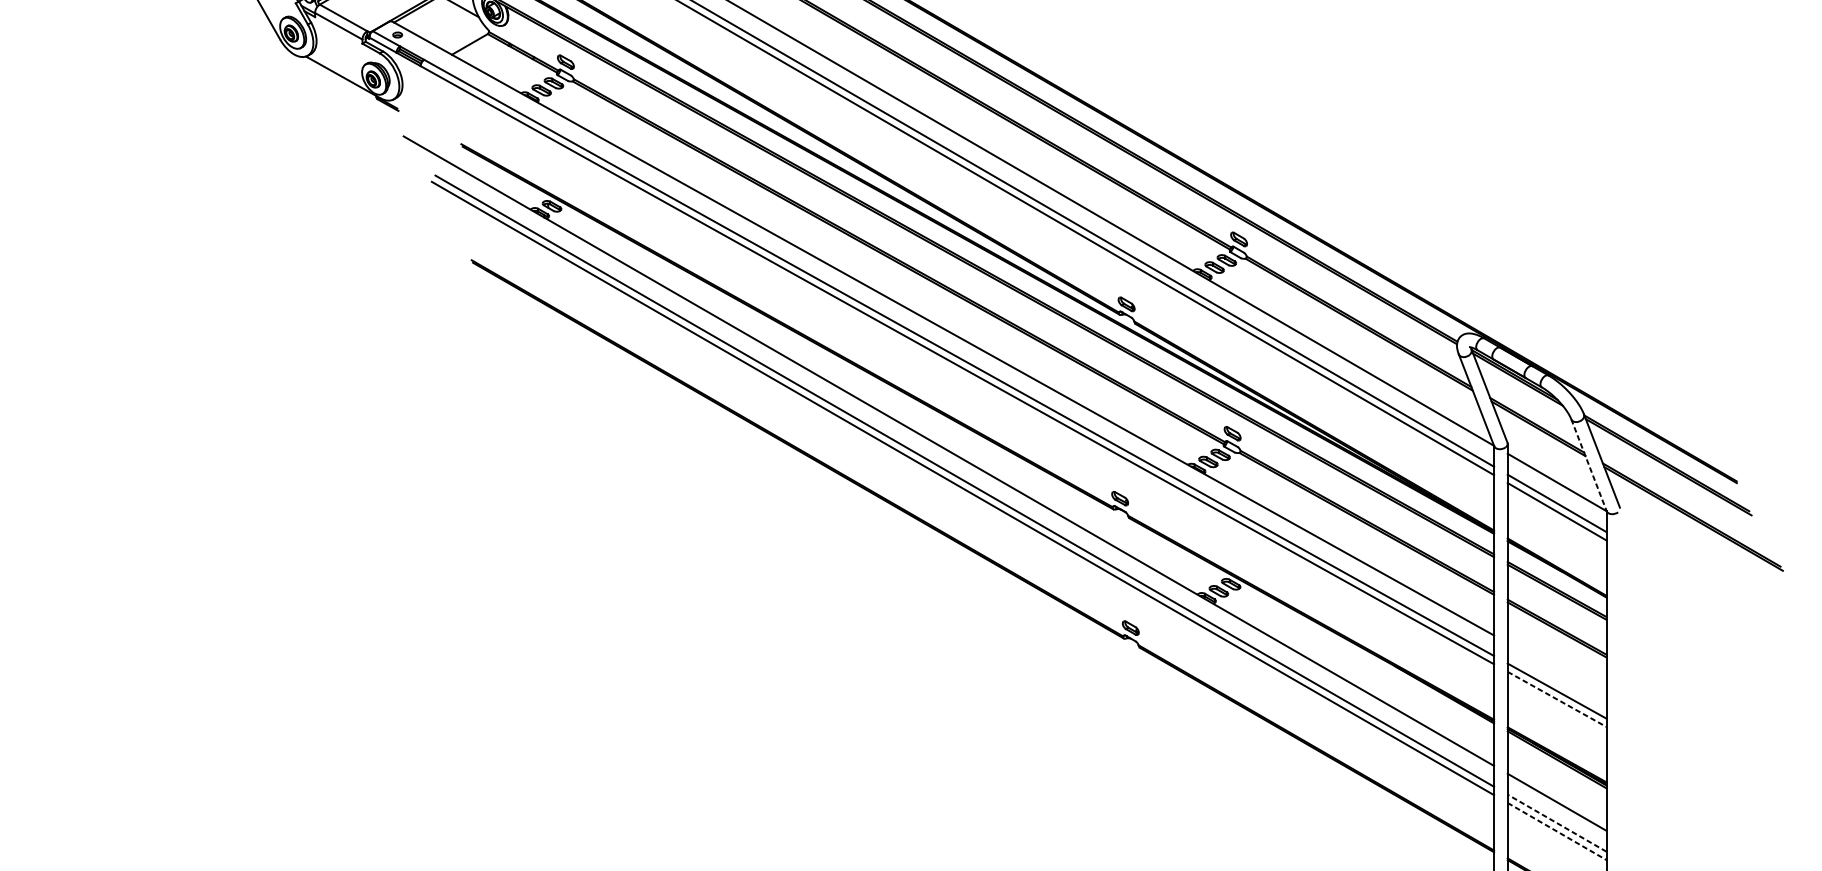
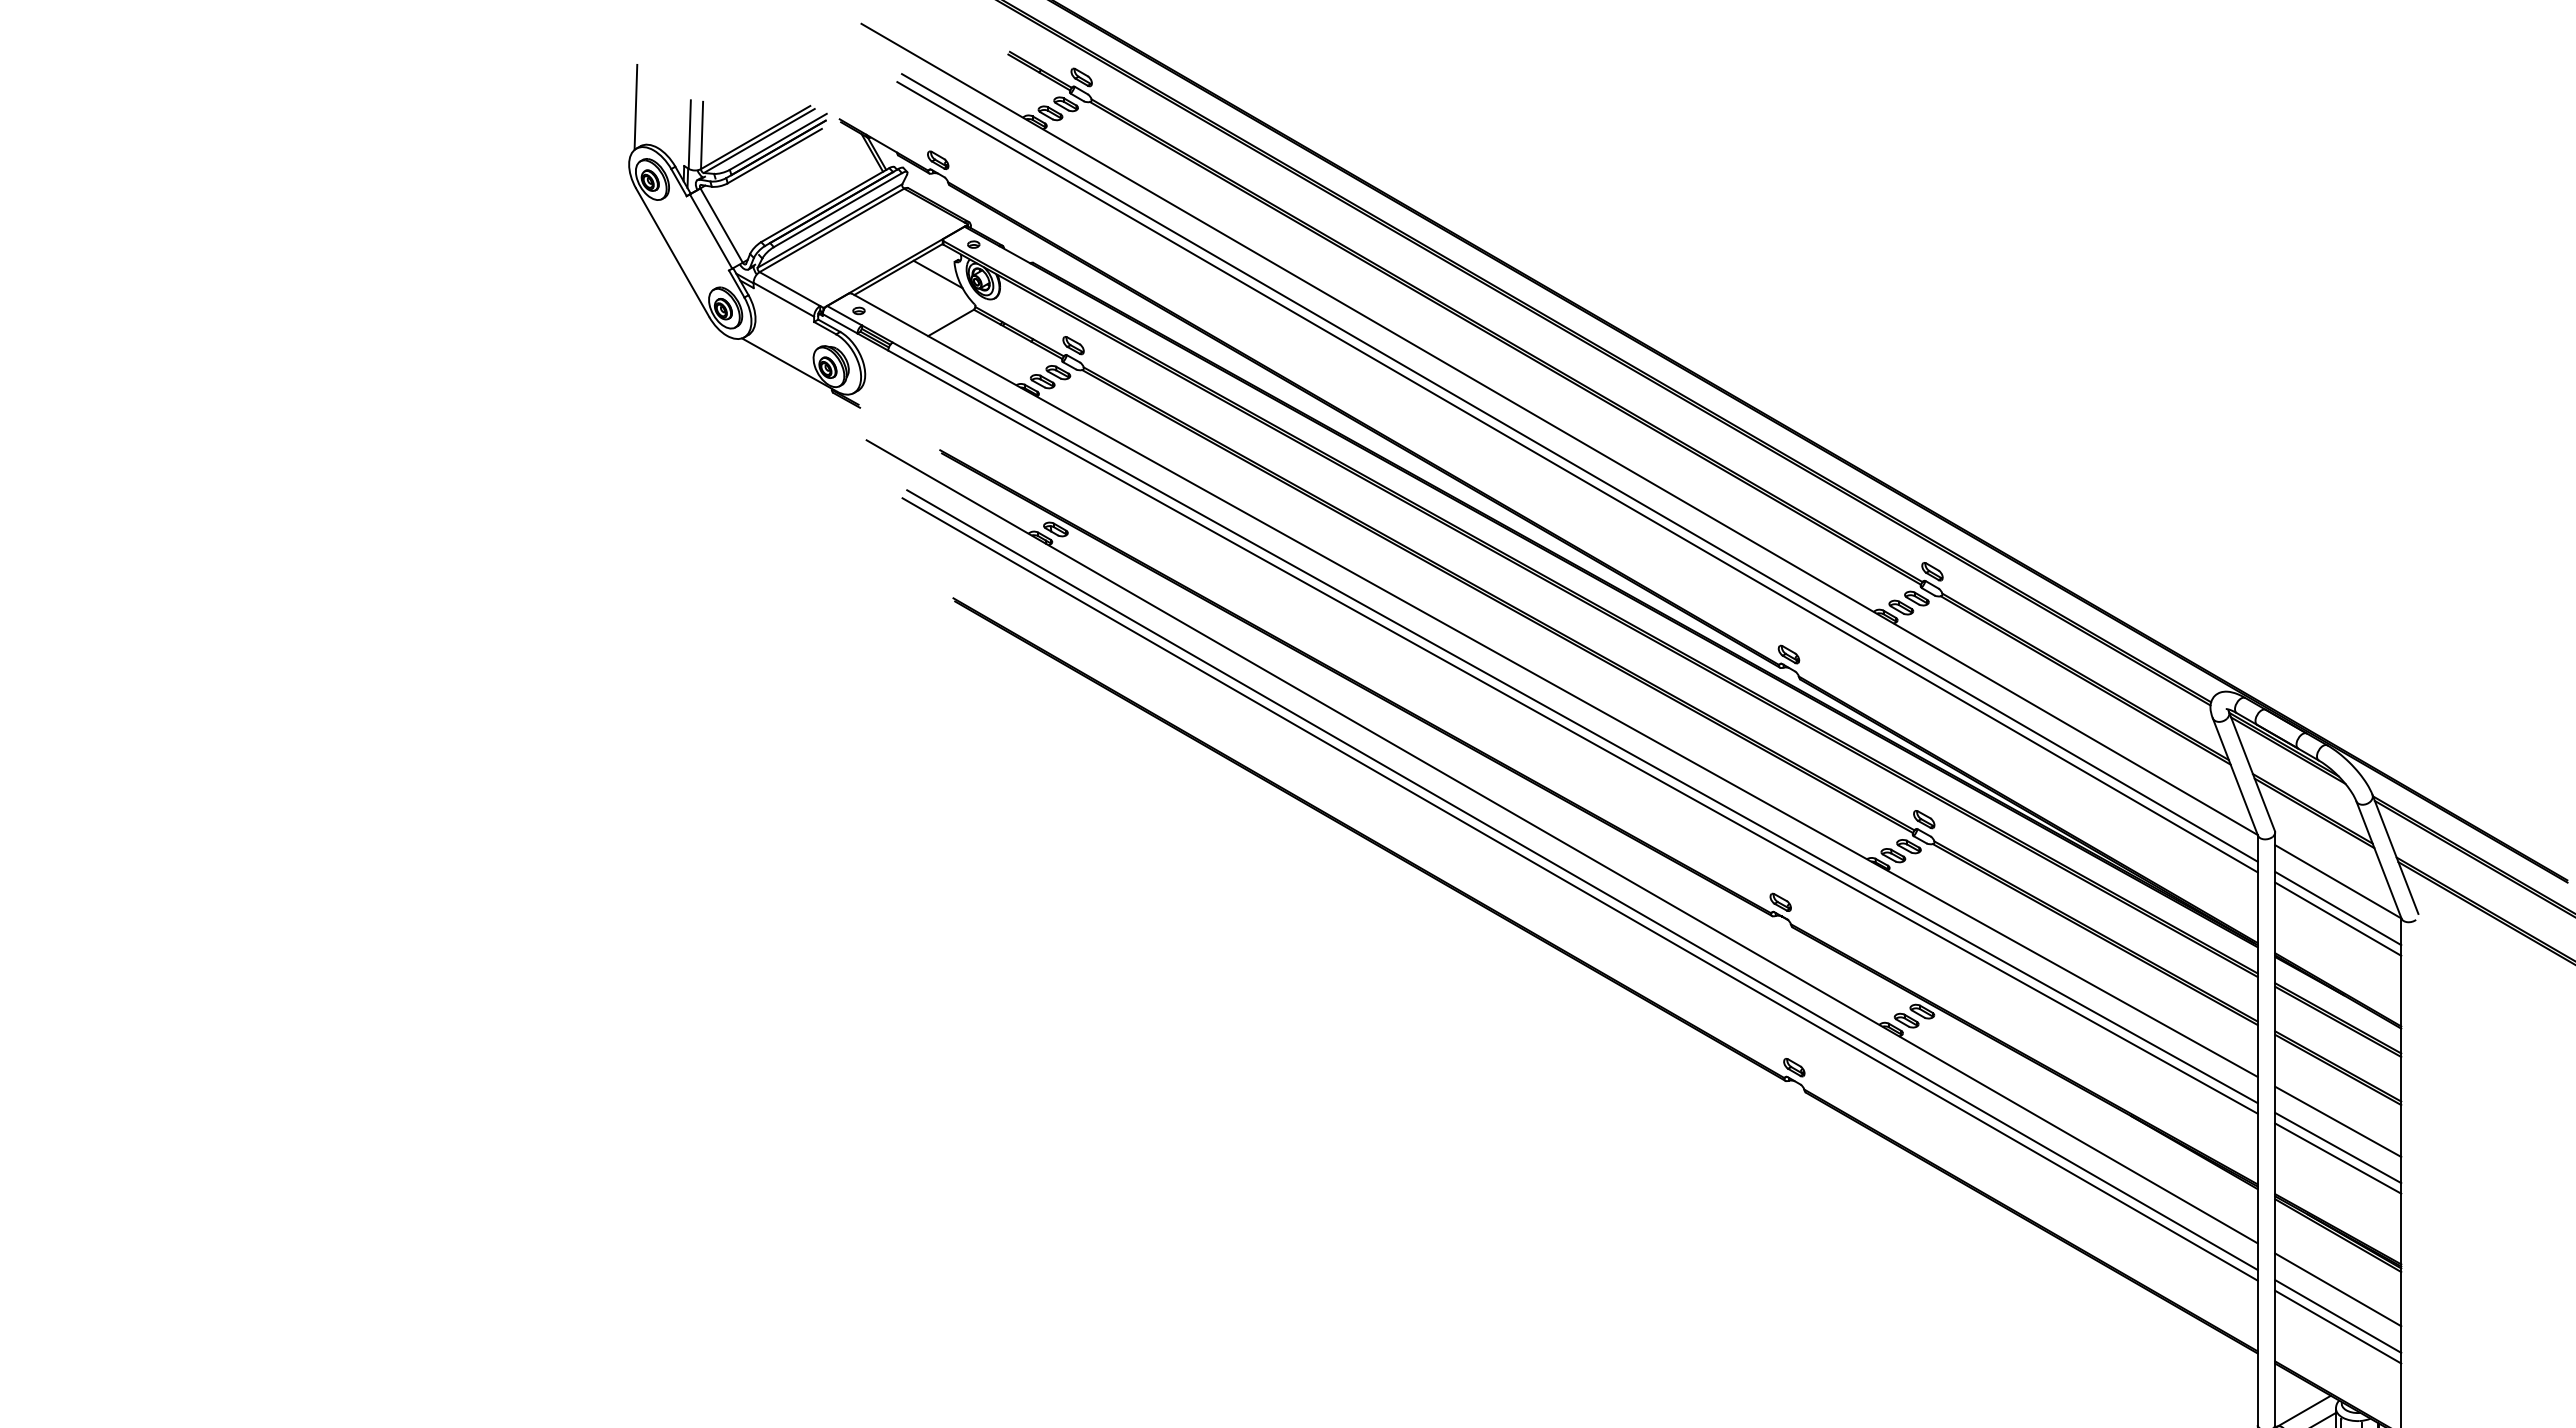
line: (1588, 465) -> (2378, 859), dashed -> solid
line: (1557, 670) -> (2338, 1121), added
line: (1557, 699) -> (2338, 1158), dashed -> solid
line: (1557, 823) -> (2338, 1316), dashed -> solid
line: (1557, 831) -> (2338, 1327), dashed -> solid

